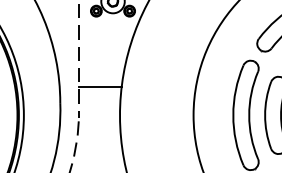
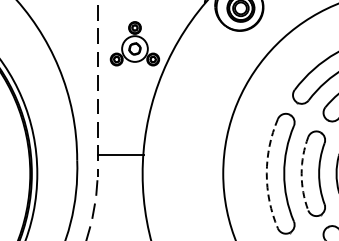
line: (99, 86) -> (120, 154), moved
arc: (233, 115) -> (266, 173), solid -> dashed
arc: (264, 115) -> (301, 173), solid -> dashed

